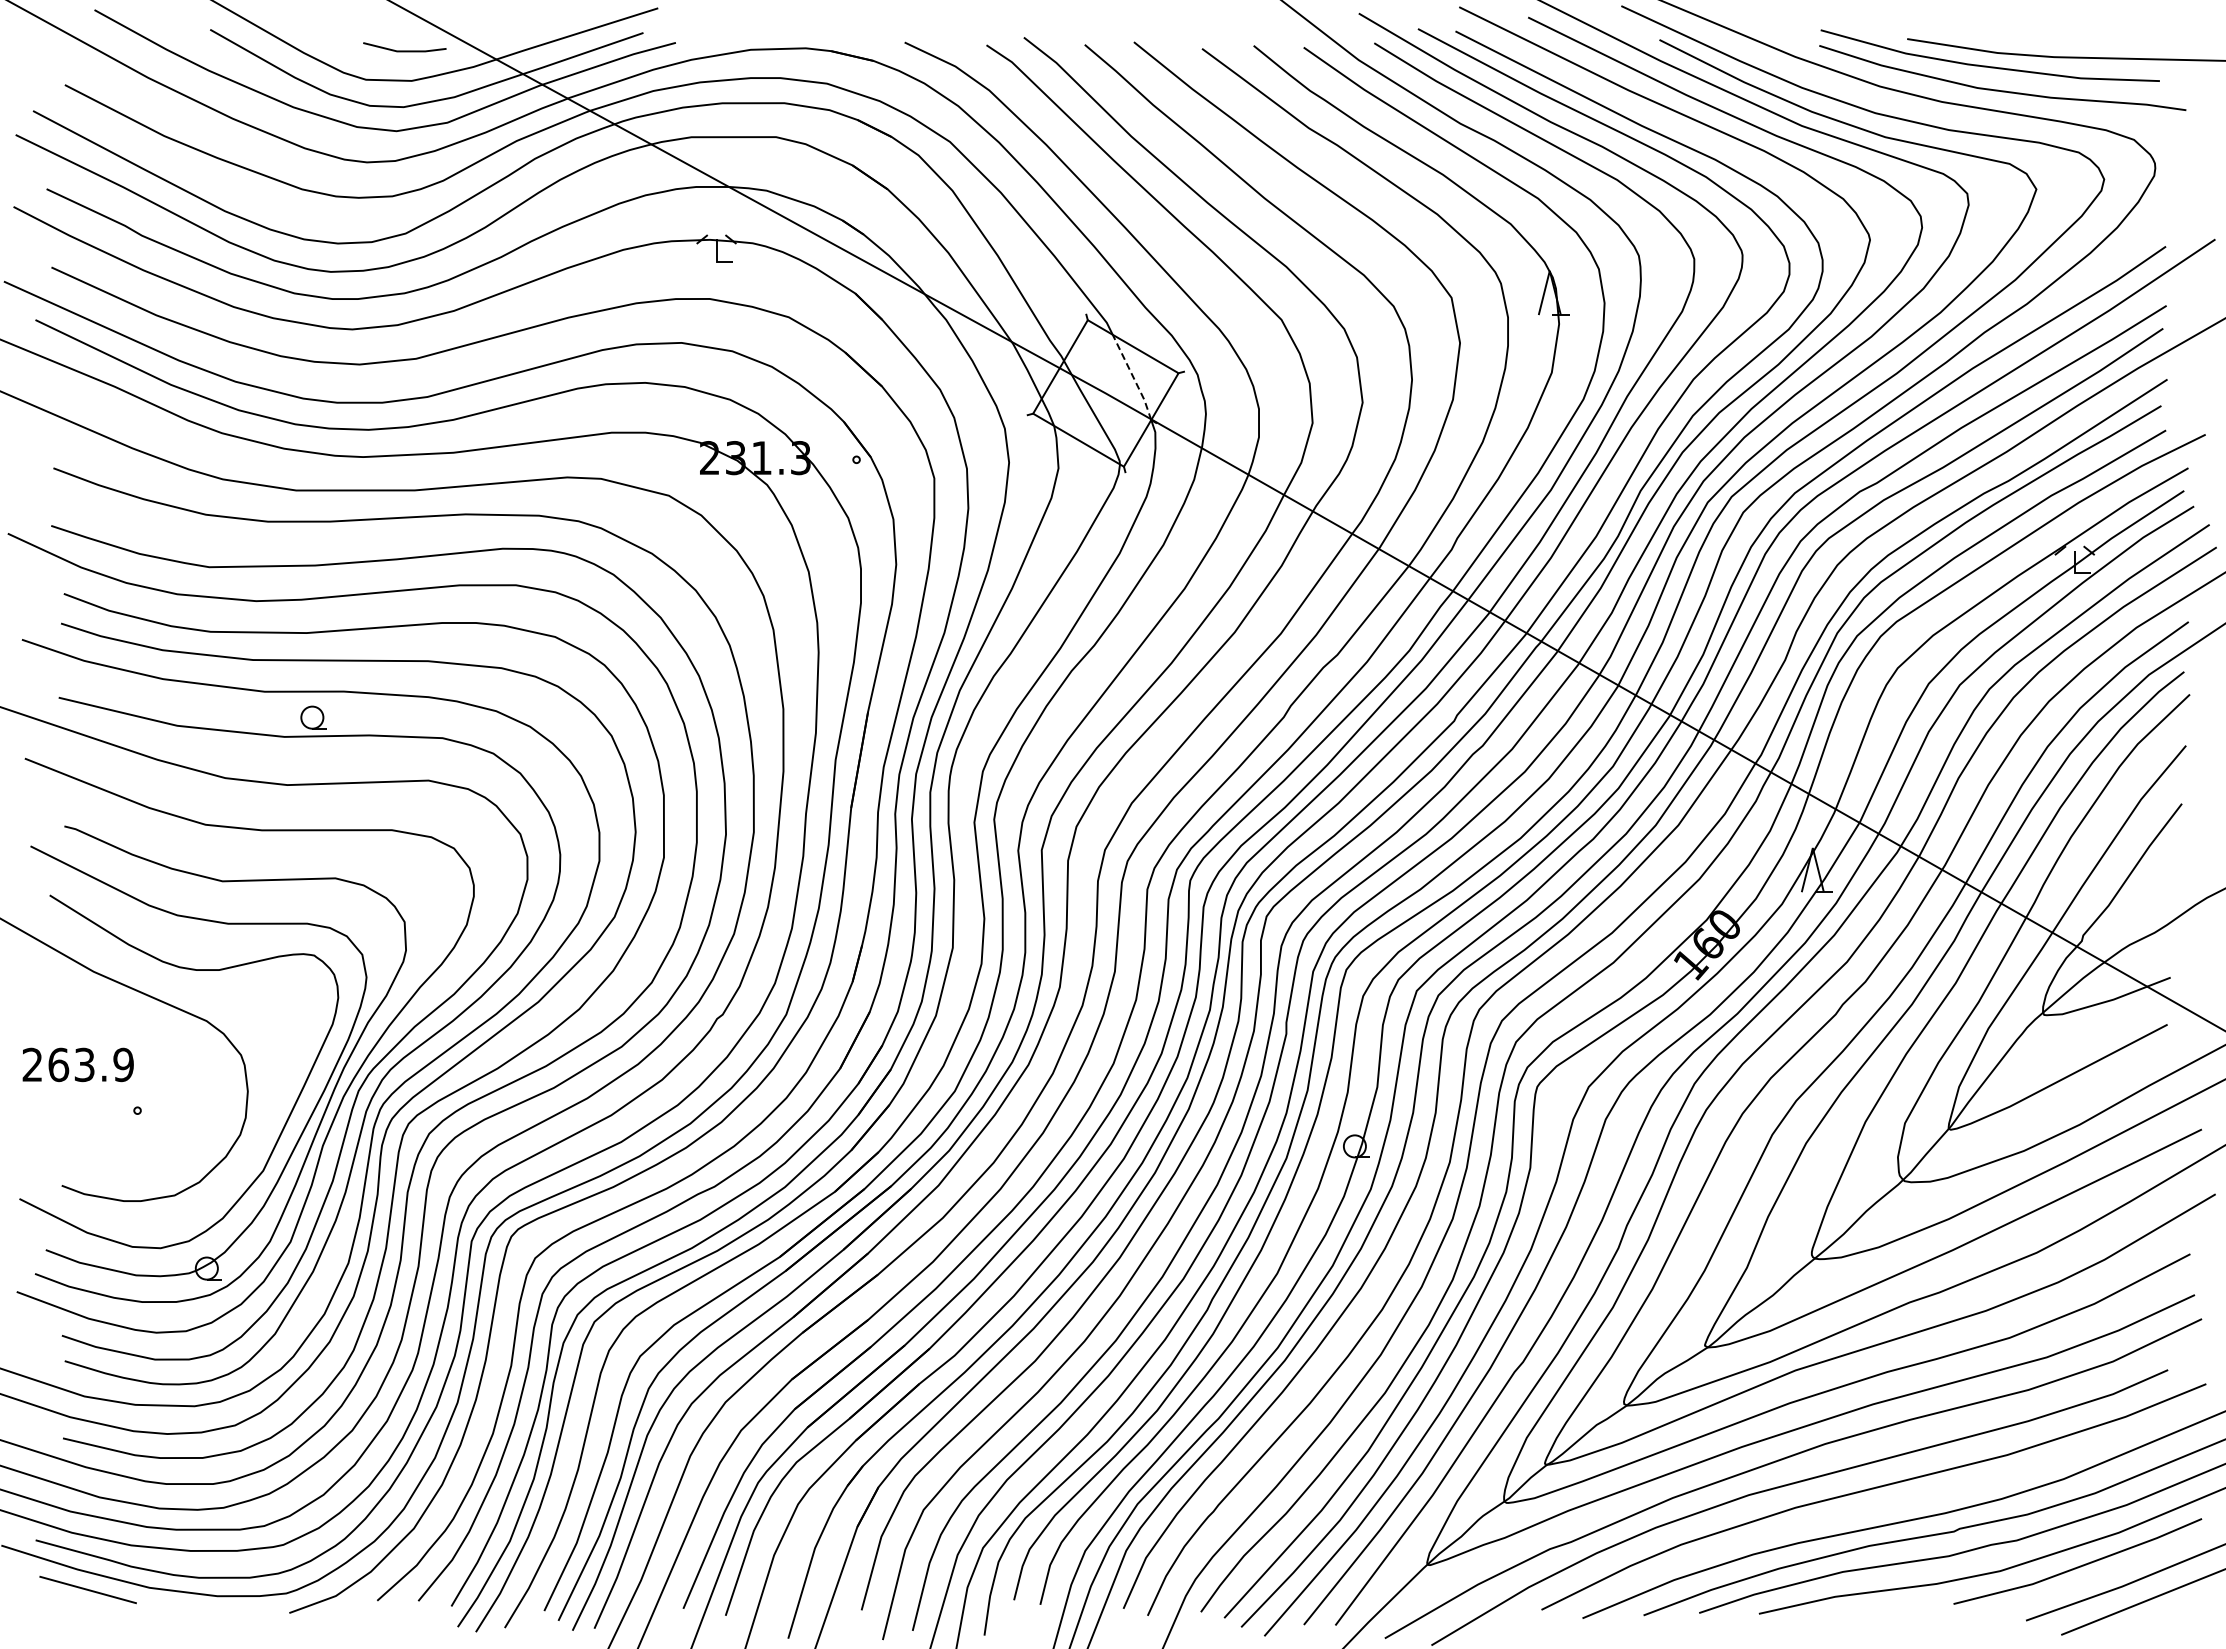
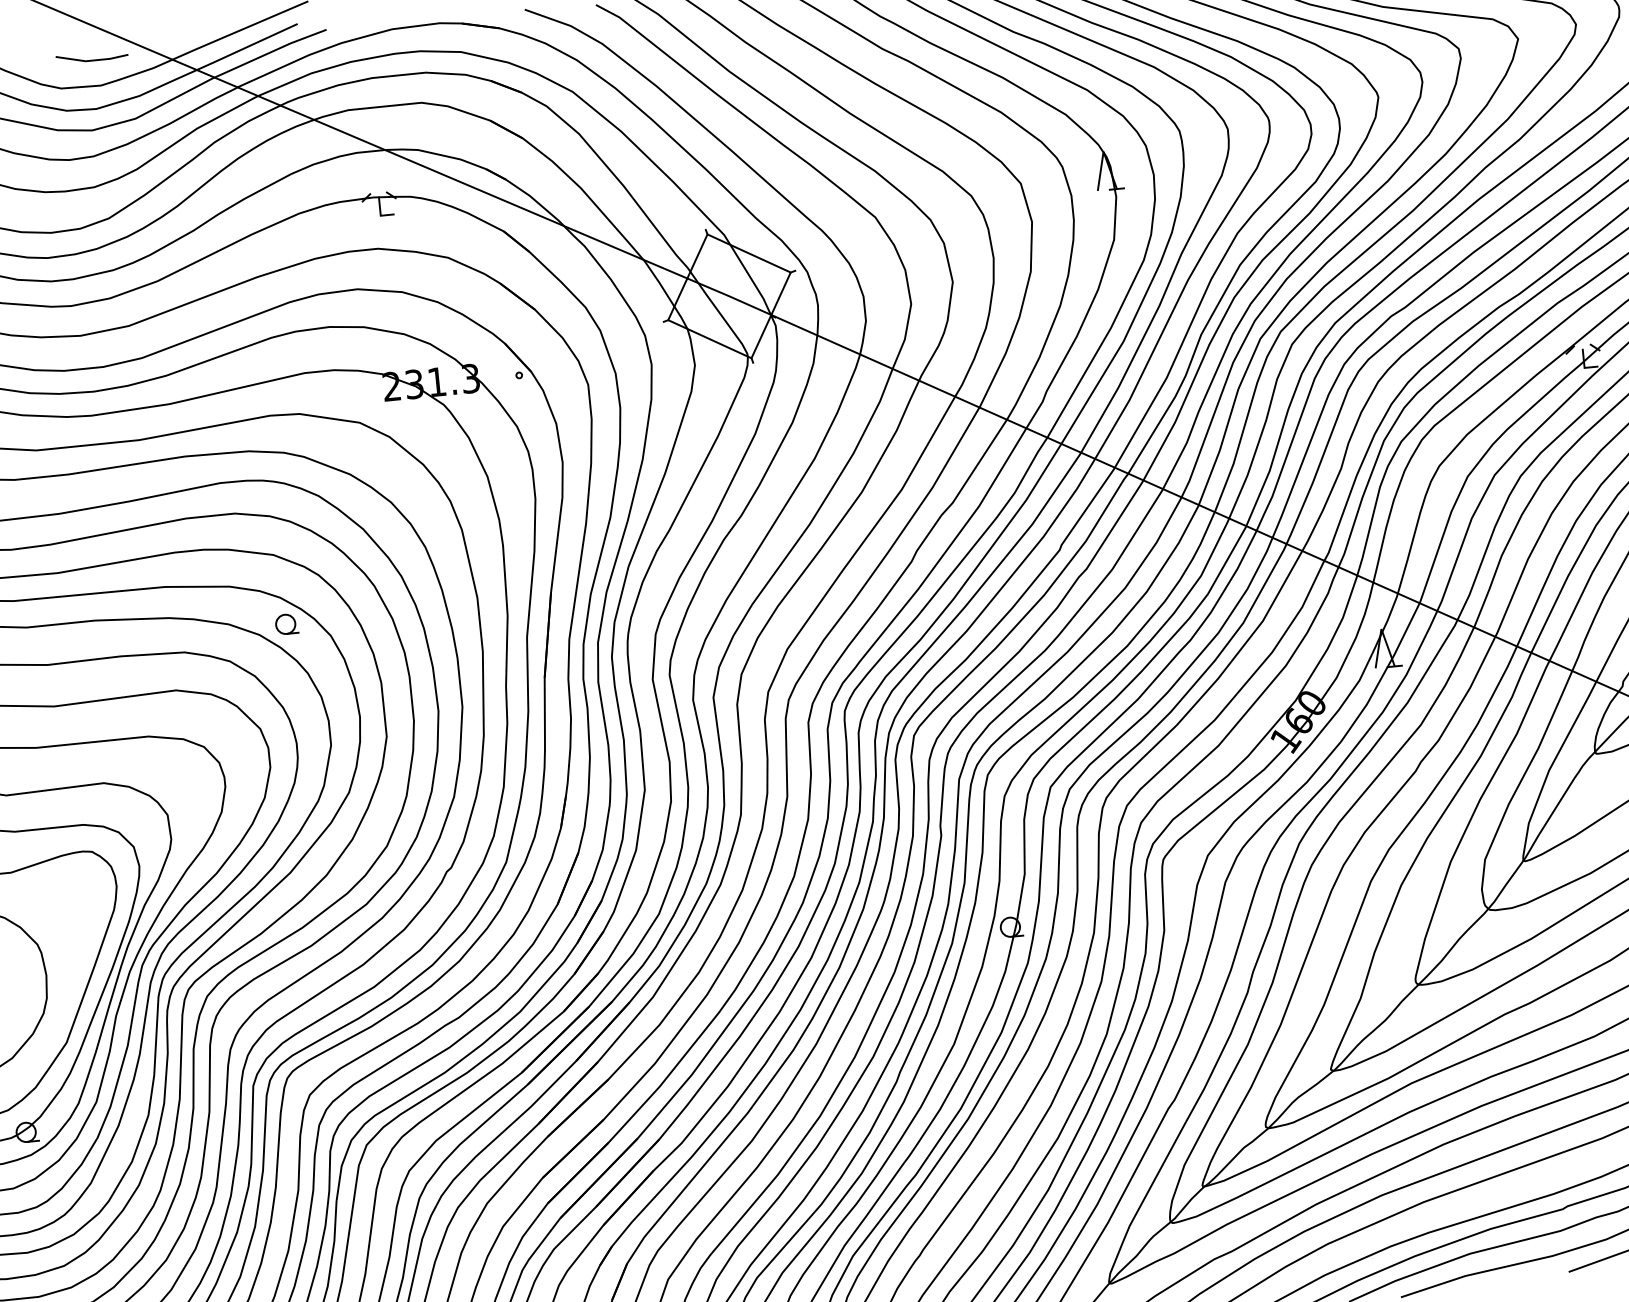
line: (1133, 377) -> (752, 280), dashed -> solid
part: (313, 717) -> (286, 624), moved

